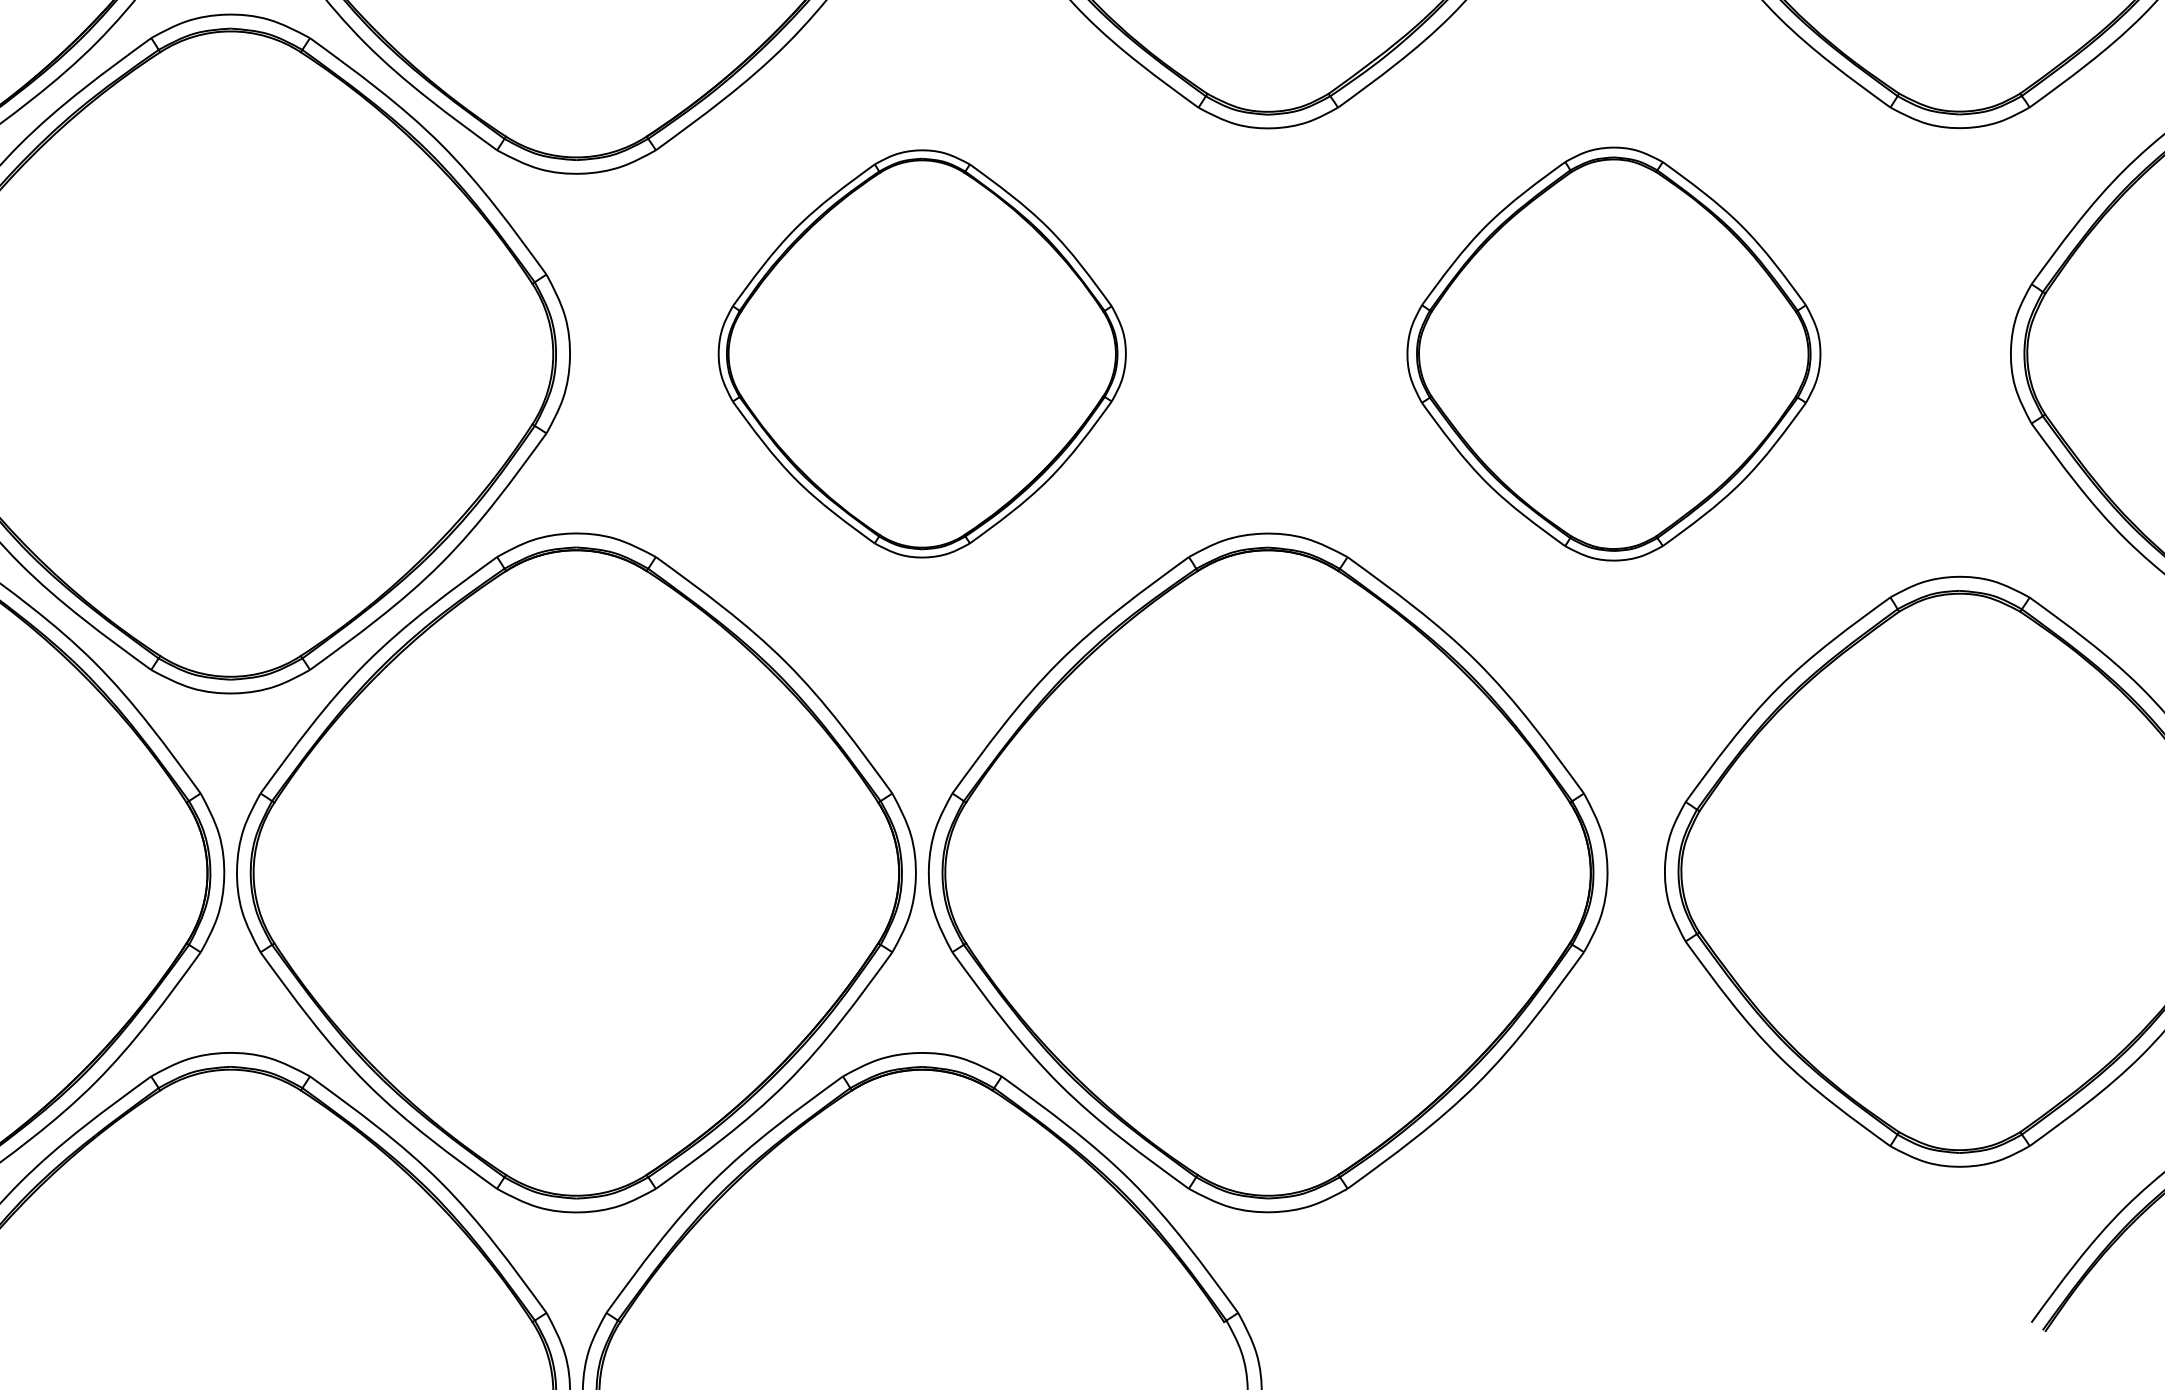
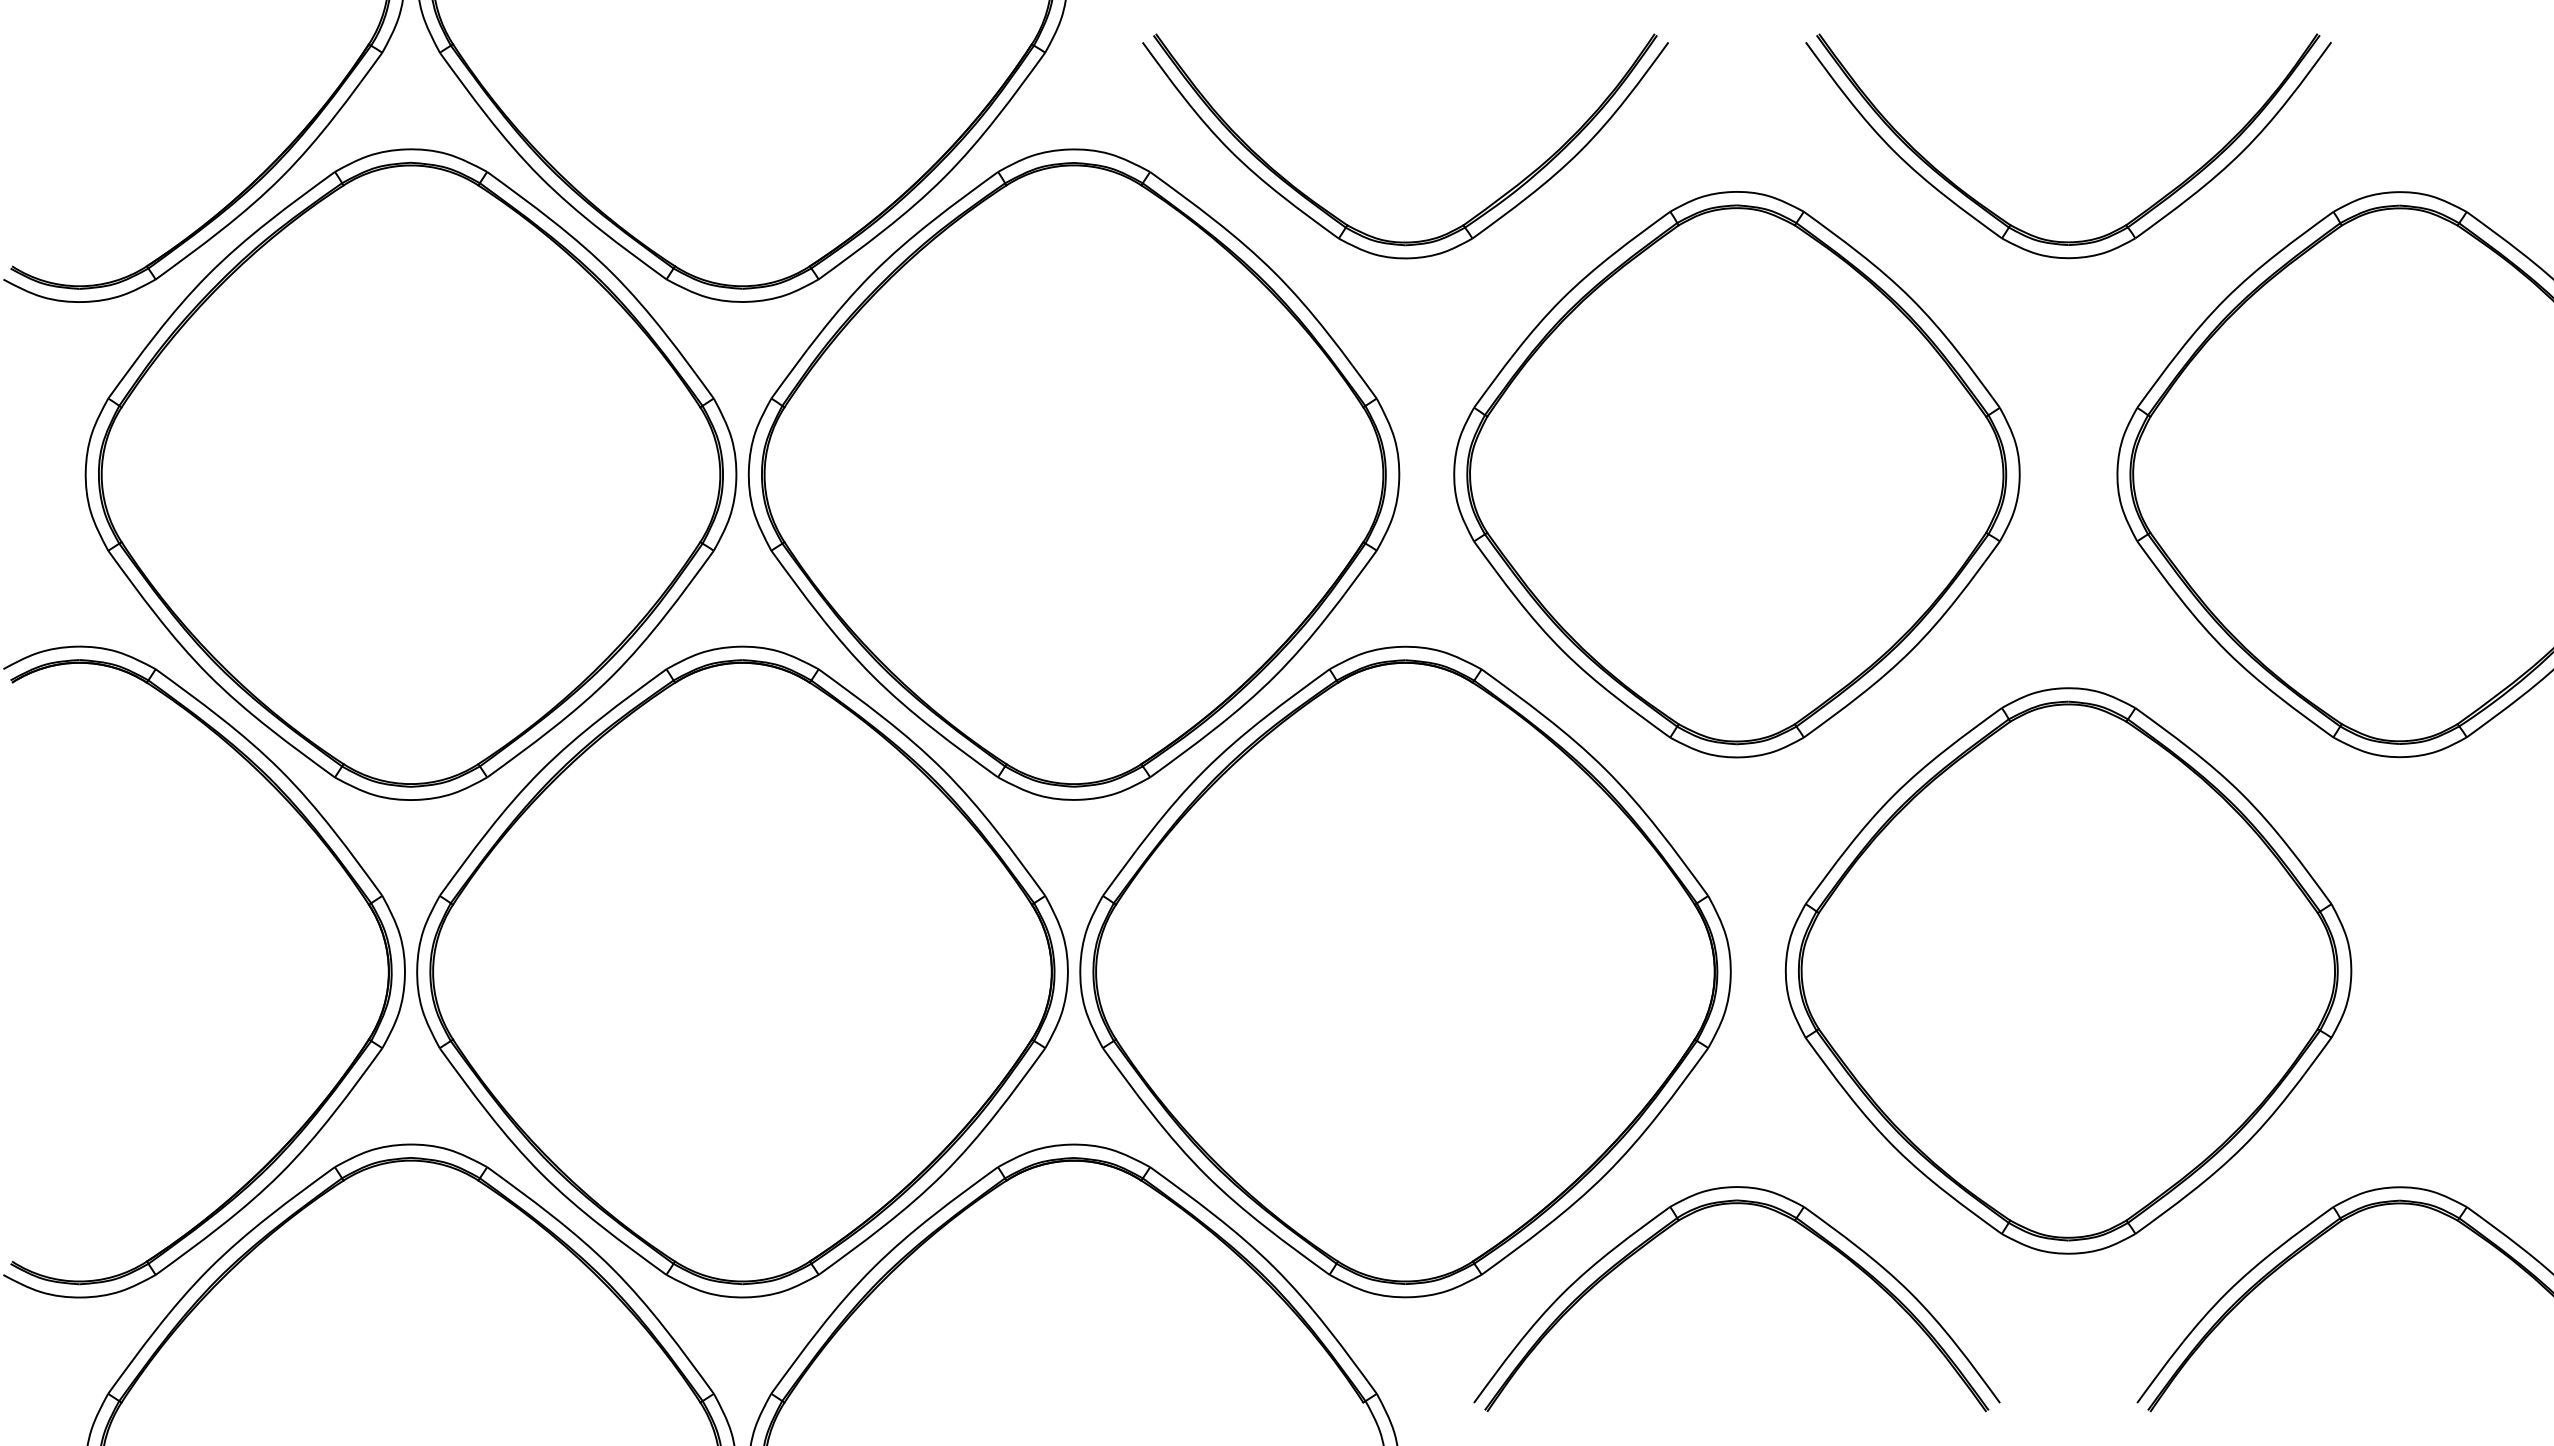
part: (921, 353) -> (1073, 474), size x1.67
part: (1613, 353) -> (1736, 474), size x1.43
part: (1613, 1115) -> (1736, 1204), added

